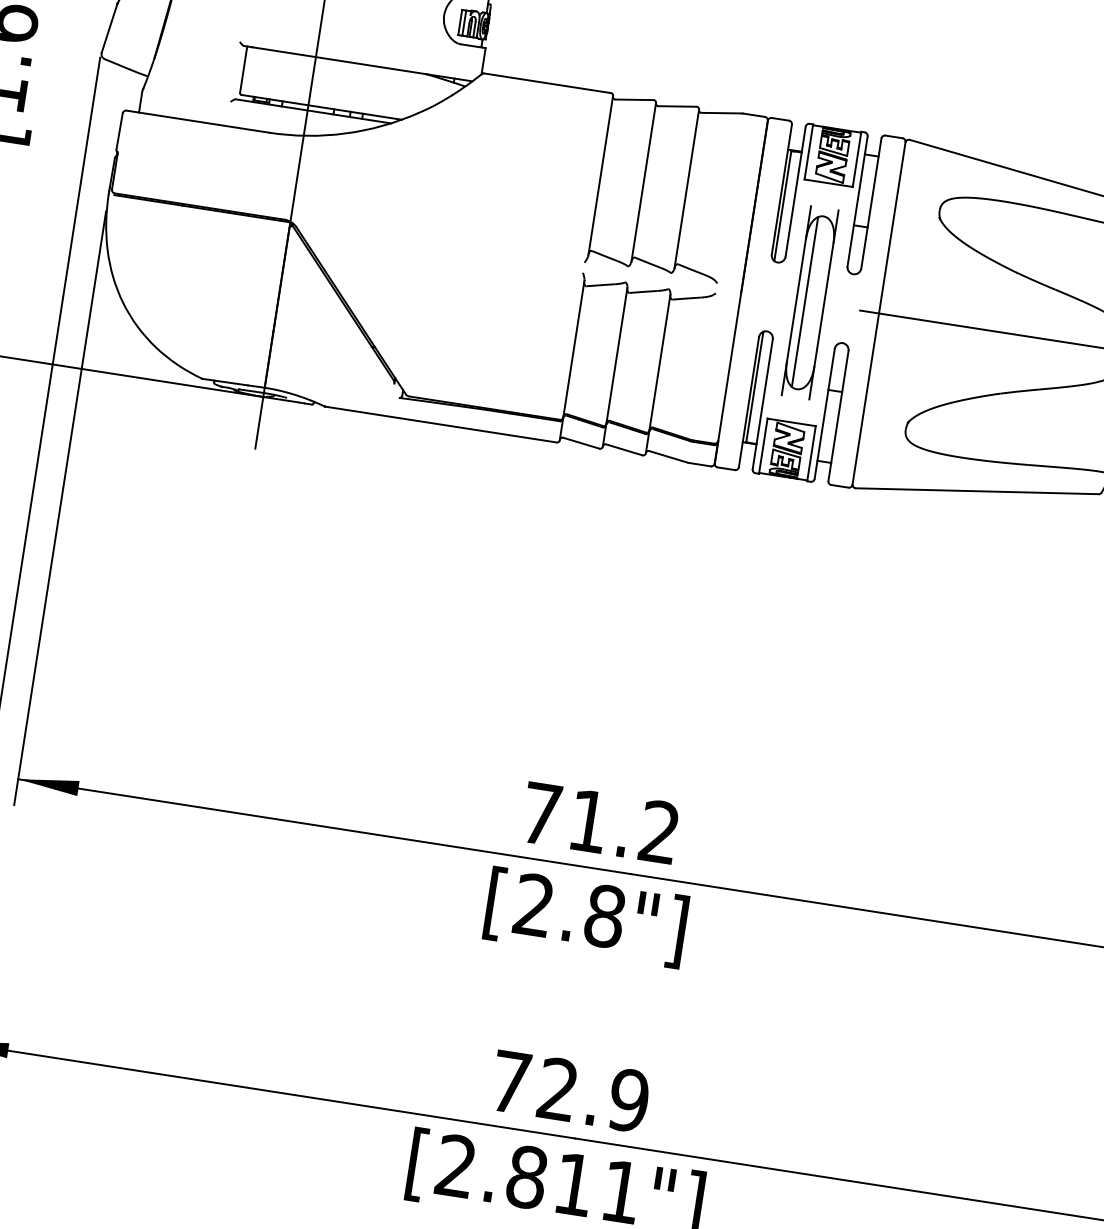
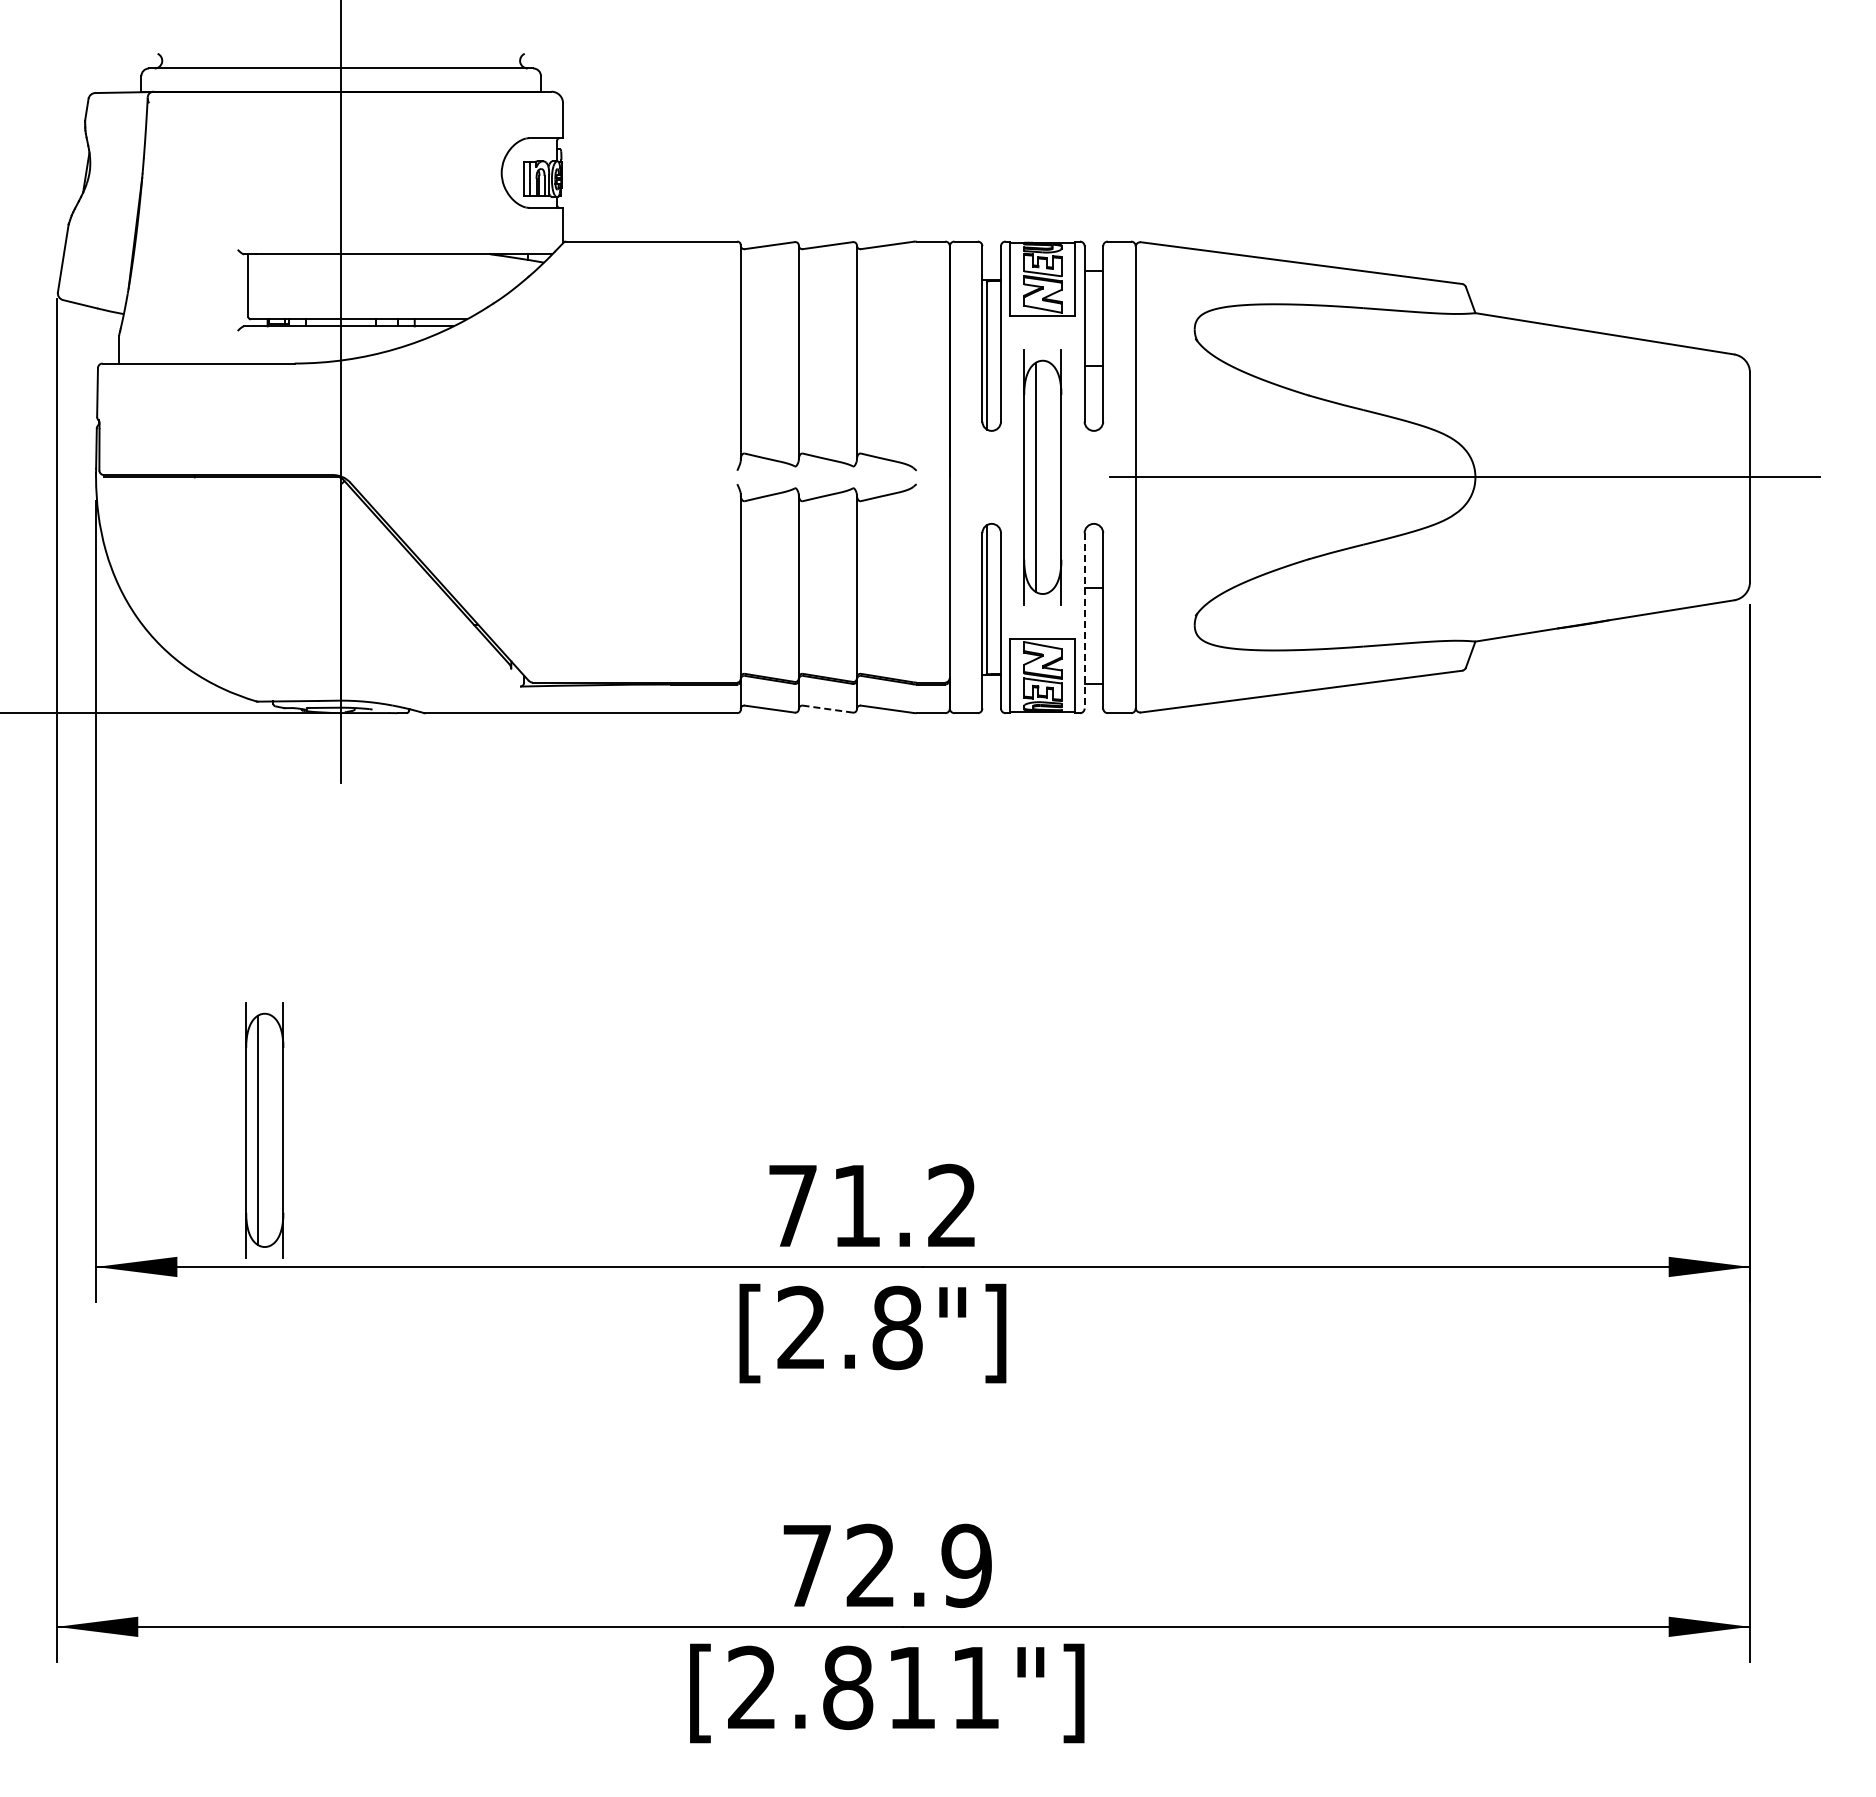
line: (824, 413) -> (1084, 620), solid -> dashed
line: (624, 450) -> (827, 709), solid -> dashed
part: (158, 697) -> (264, 1130), added

